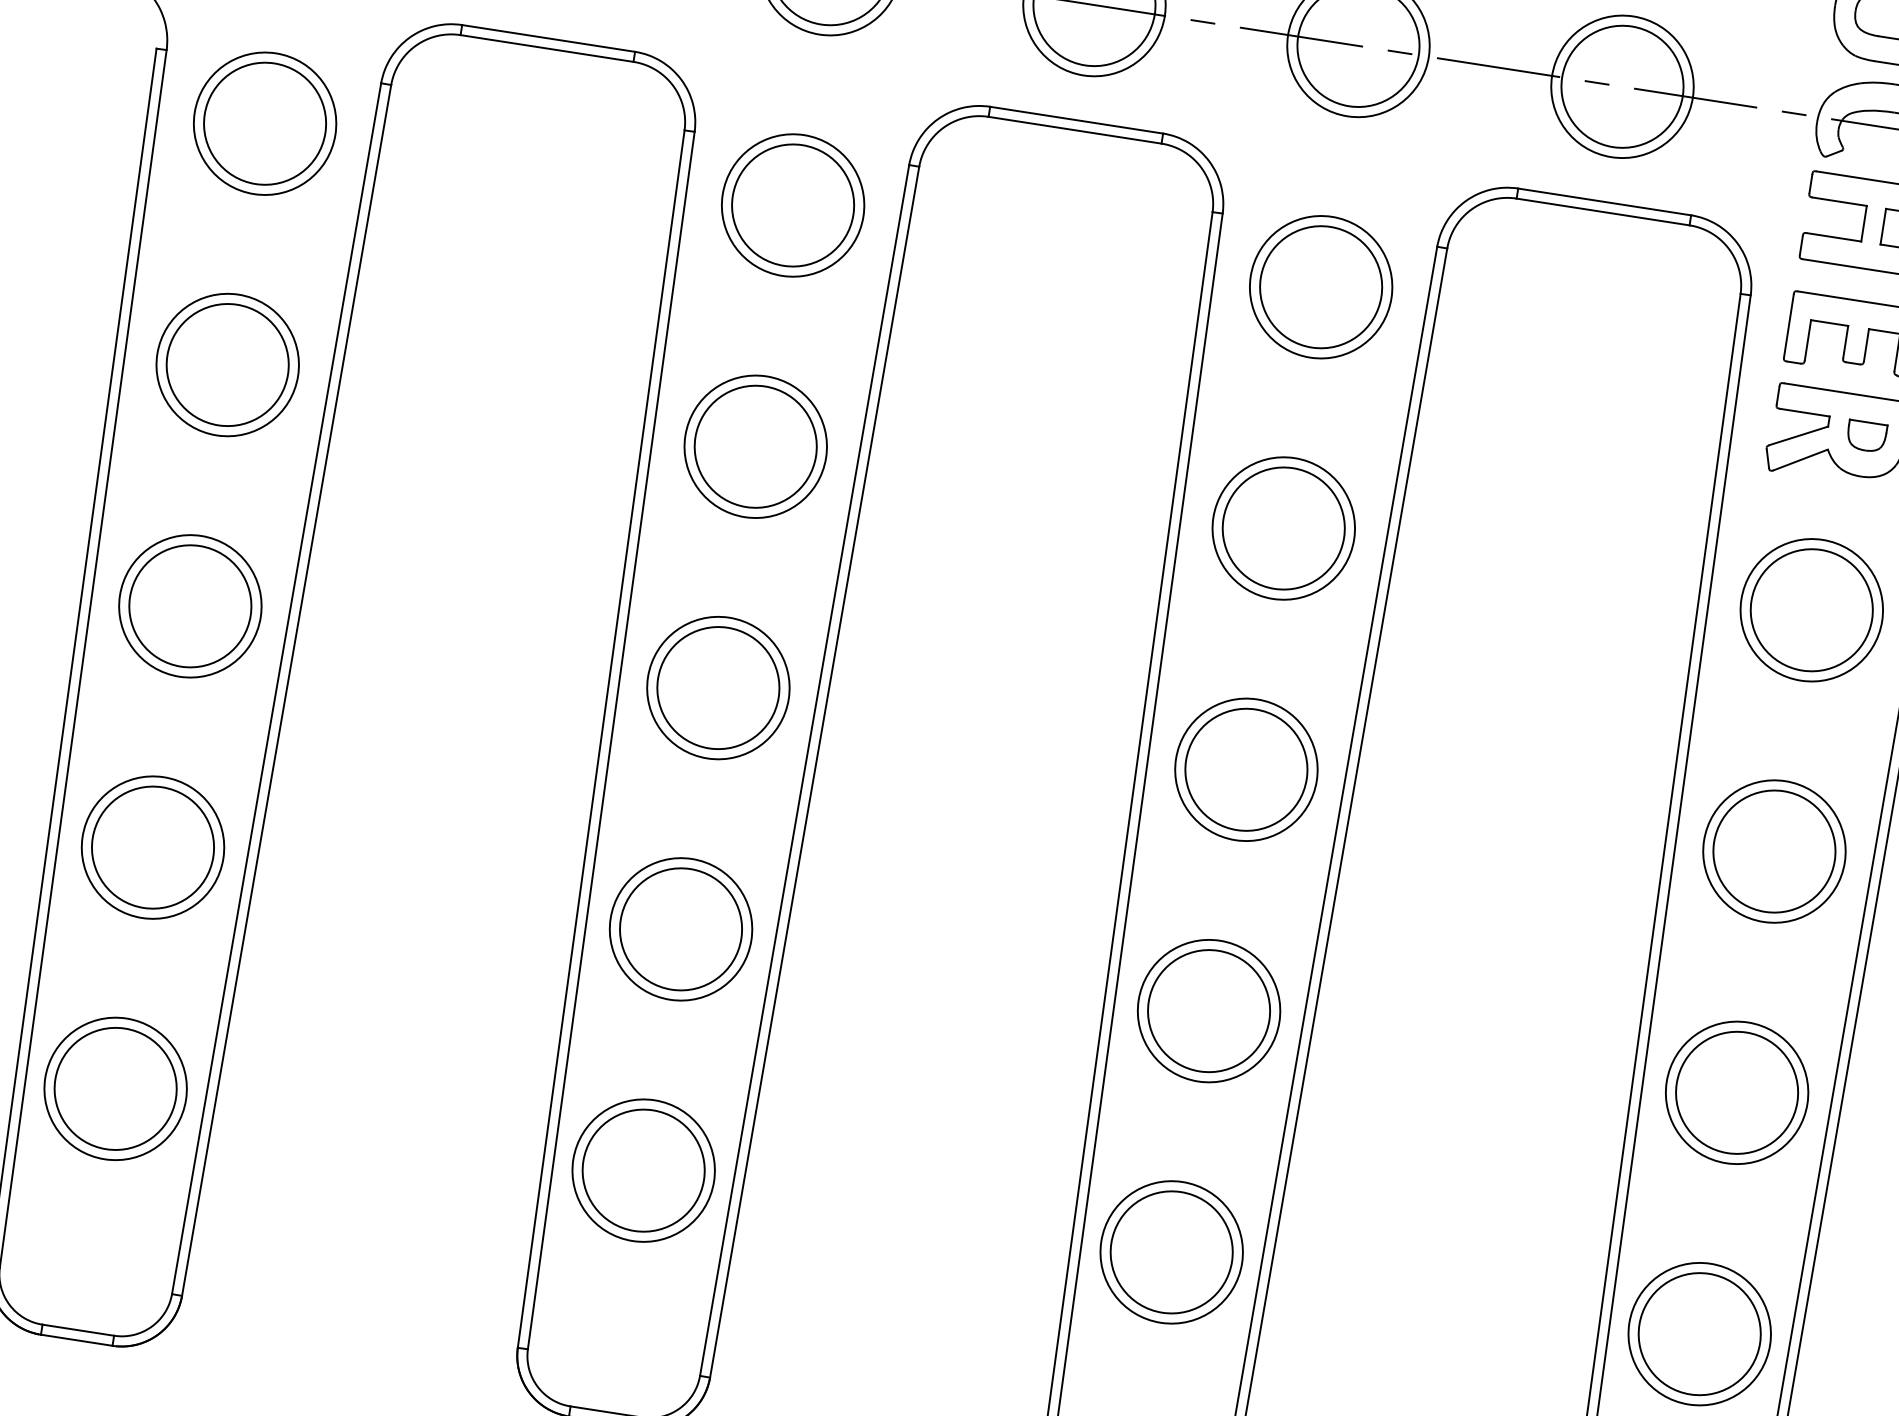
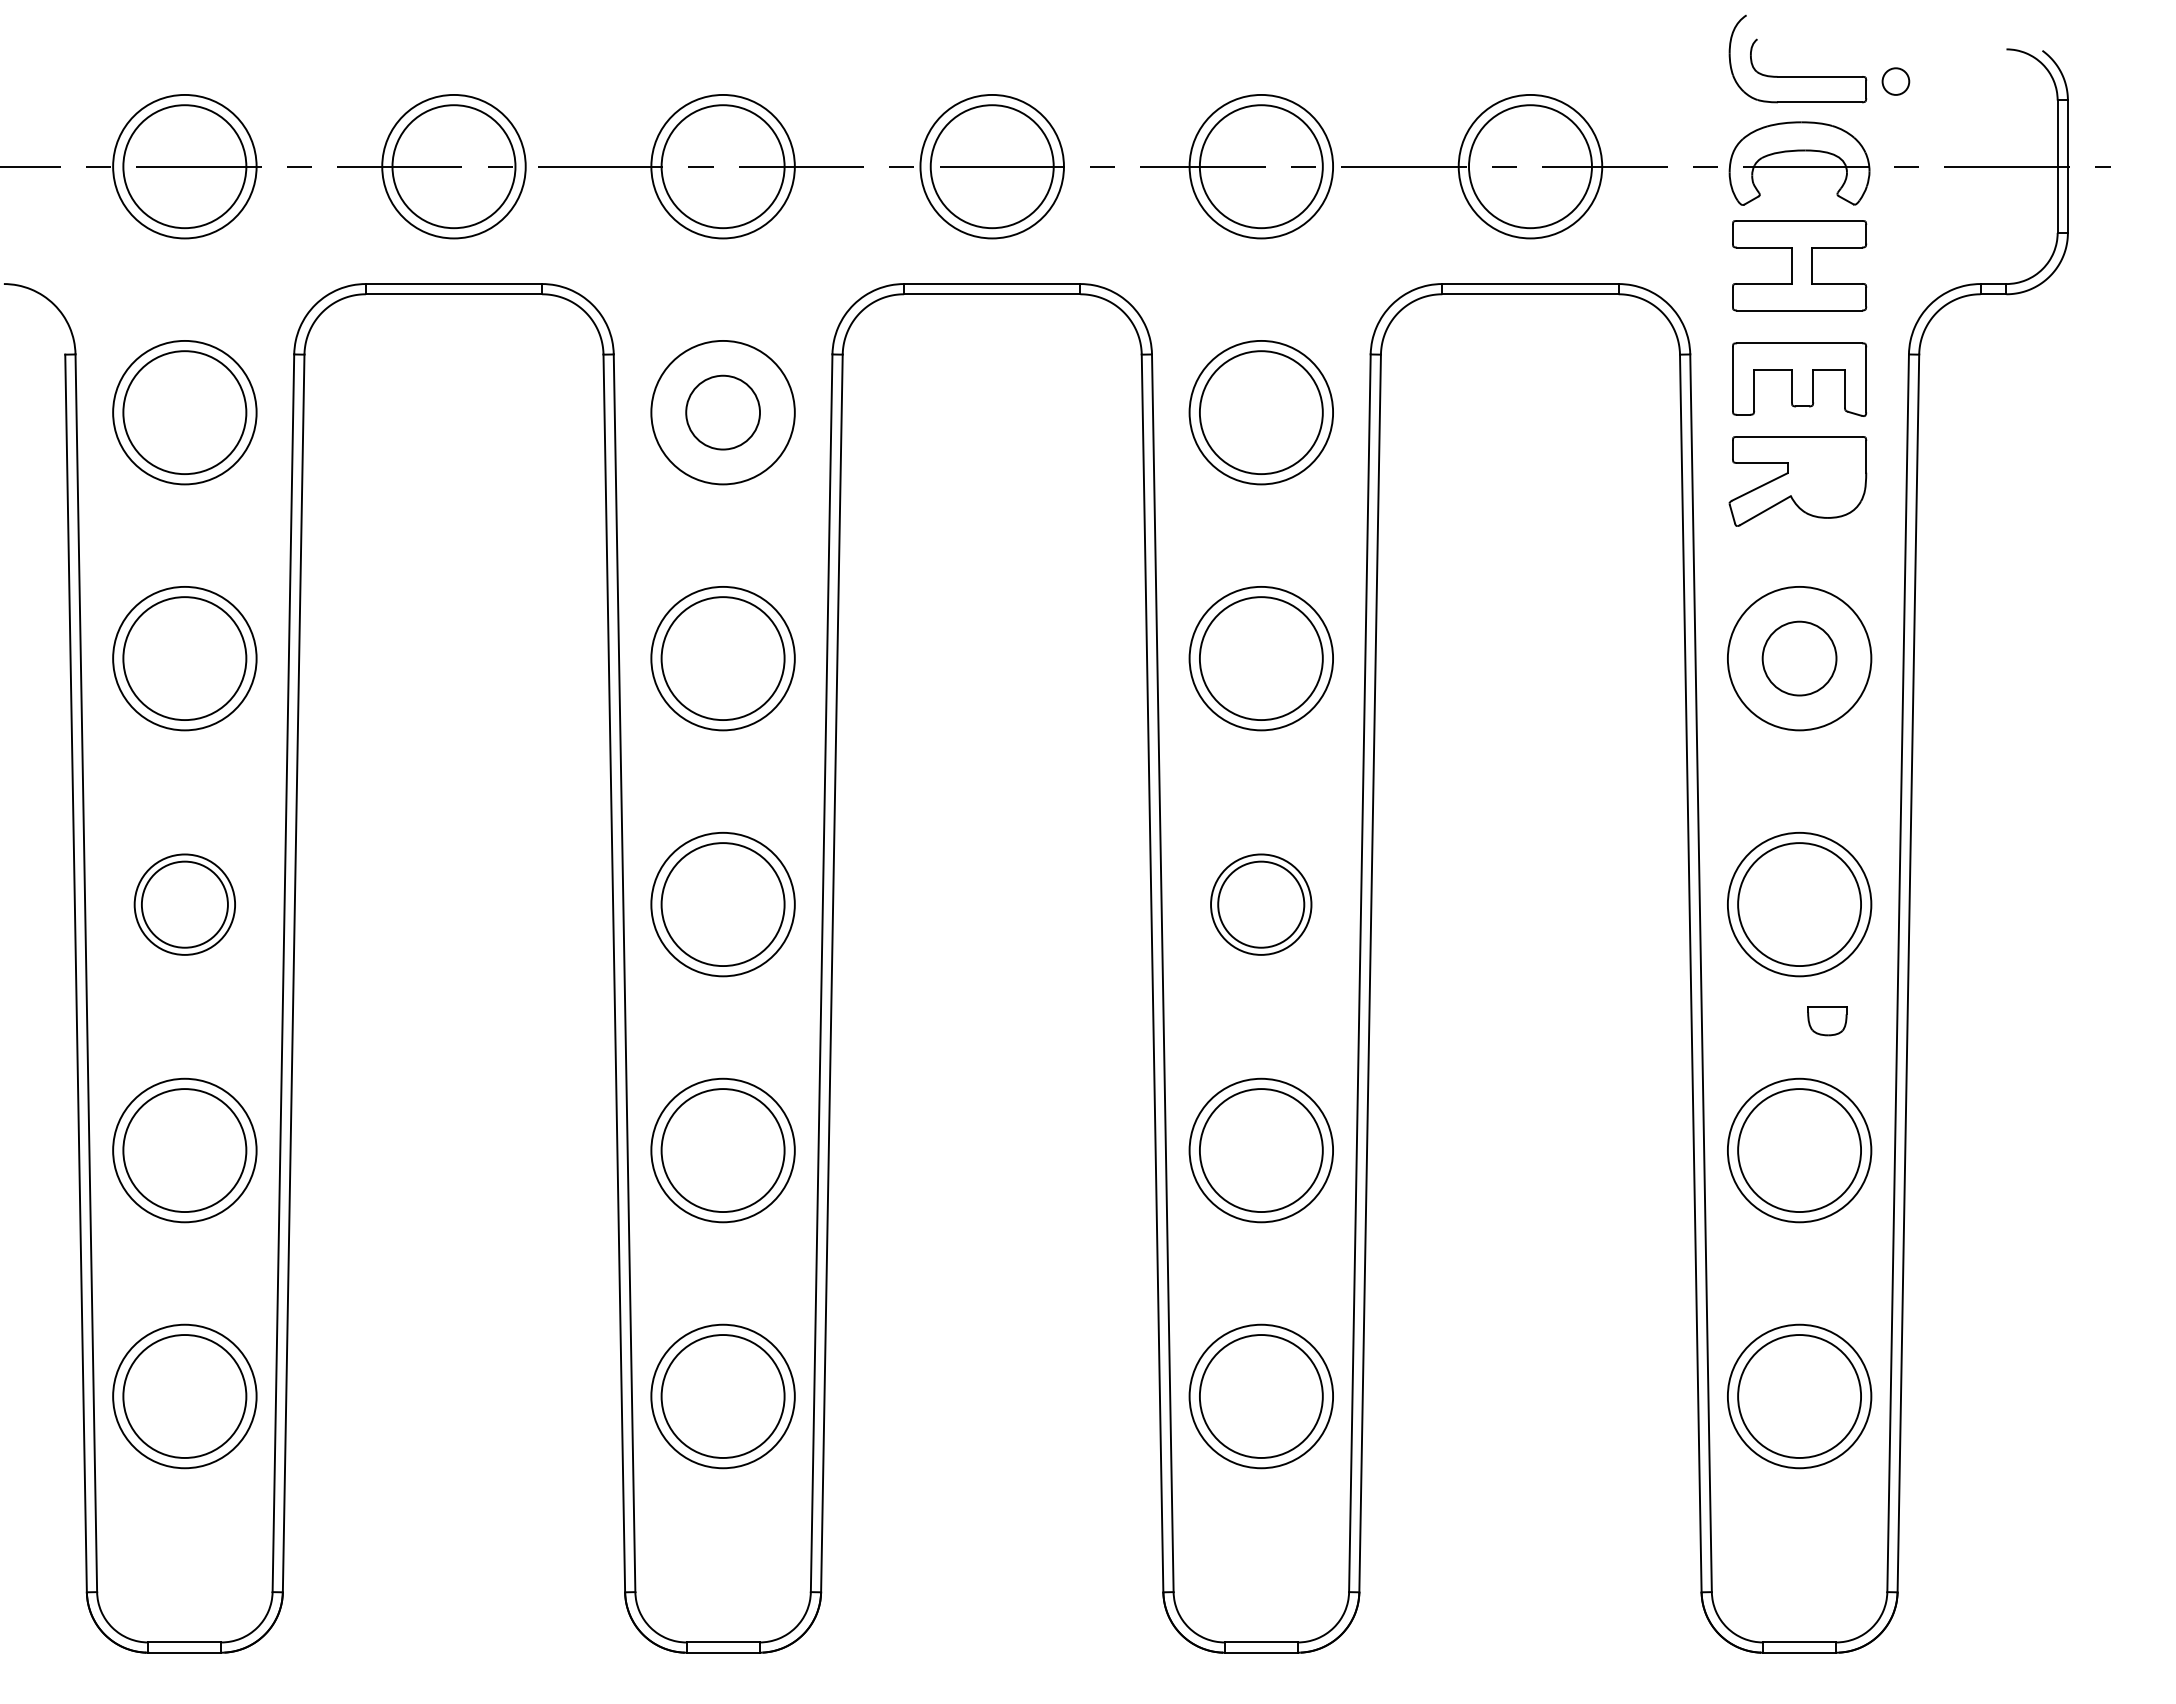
circle: (792, 205) -> (722, 412), size x0.6
part: (1866, 436) -> (1827, 1021), moved
part: (190, 606) -> (184, 904), size x0.7
circle: (1811, 610) -> (1799, 658), size x0.6
part: (1245, 769) -> (1260, 904), size x0.7

